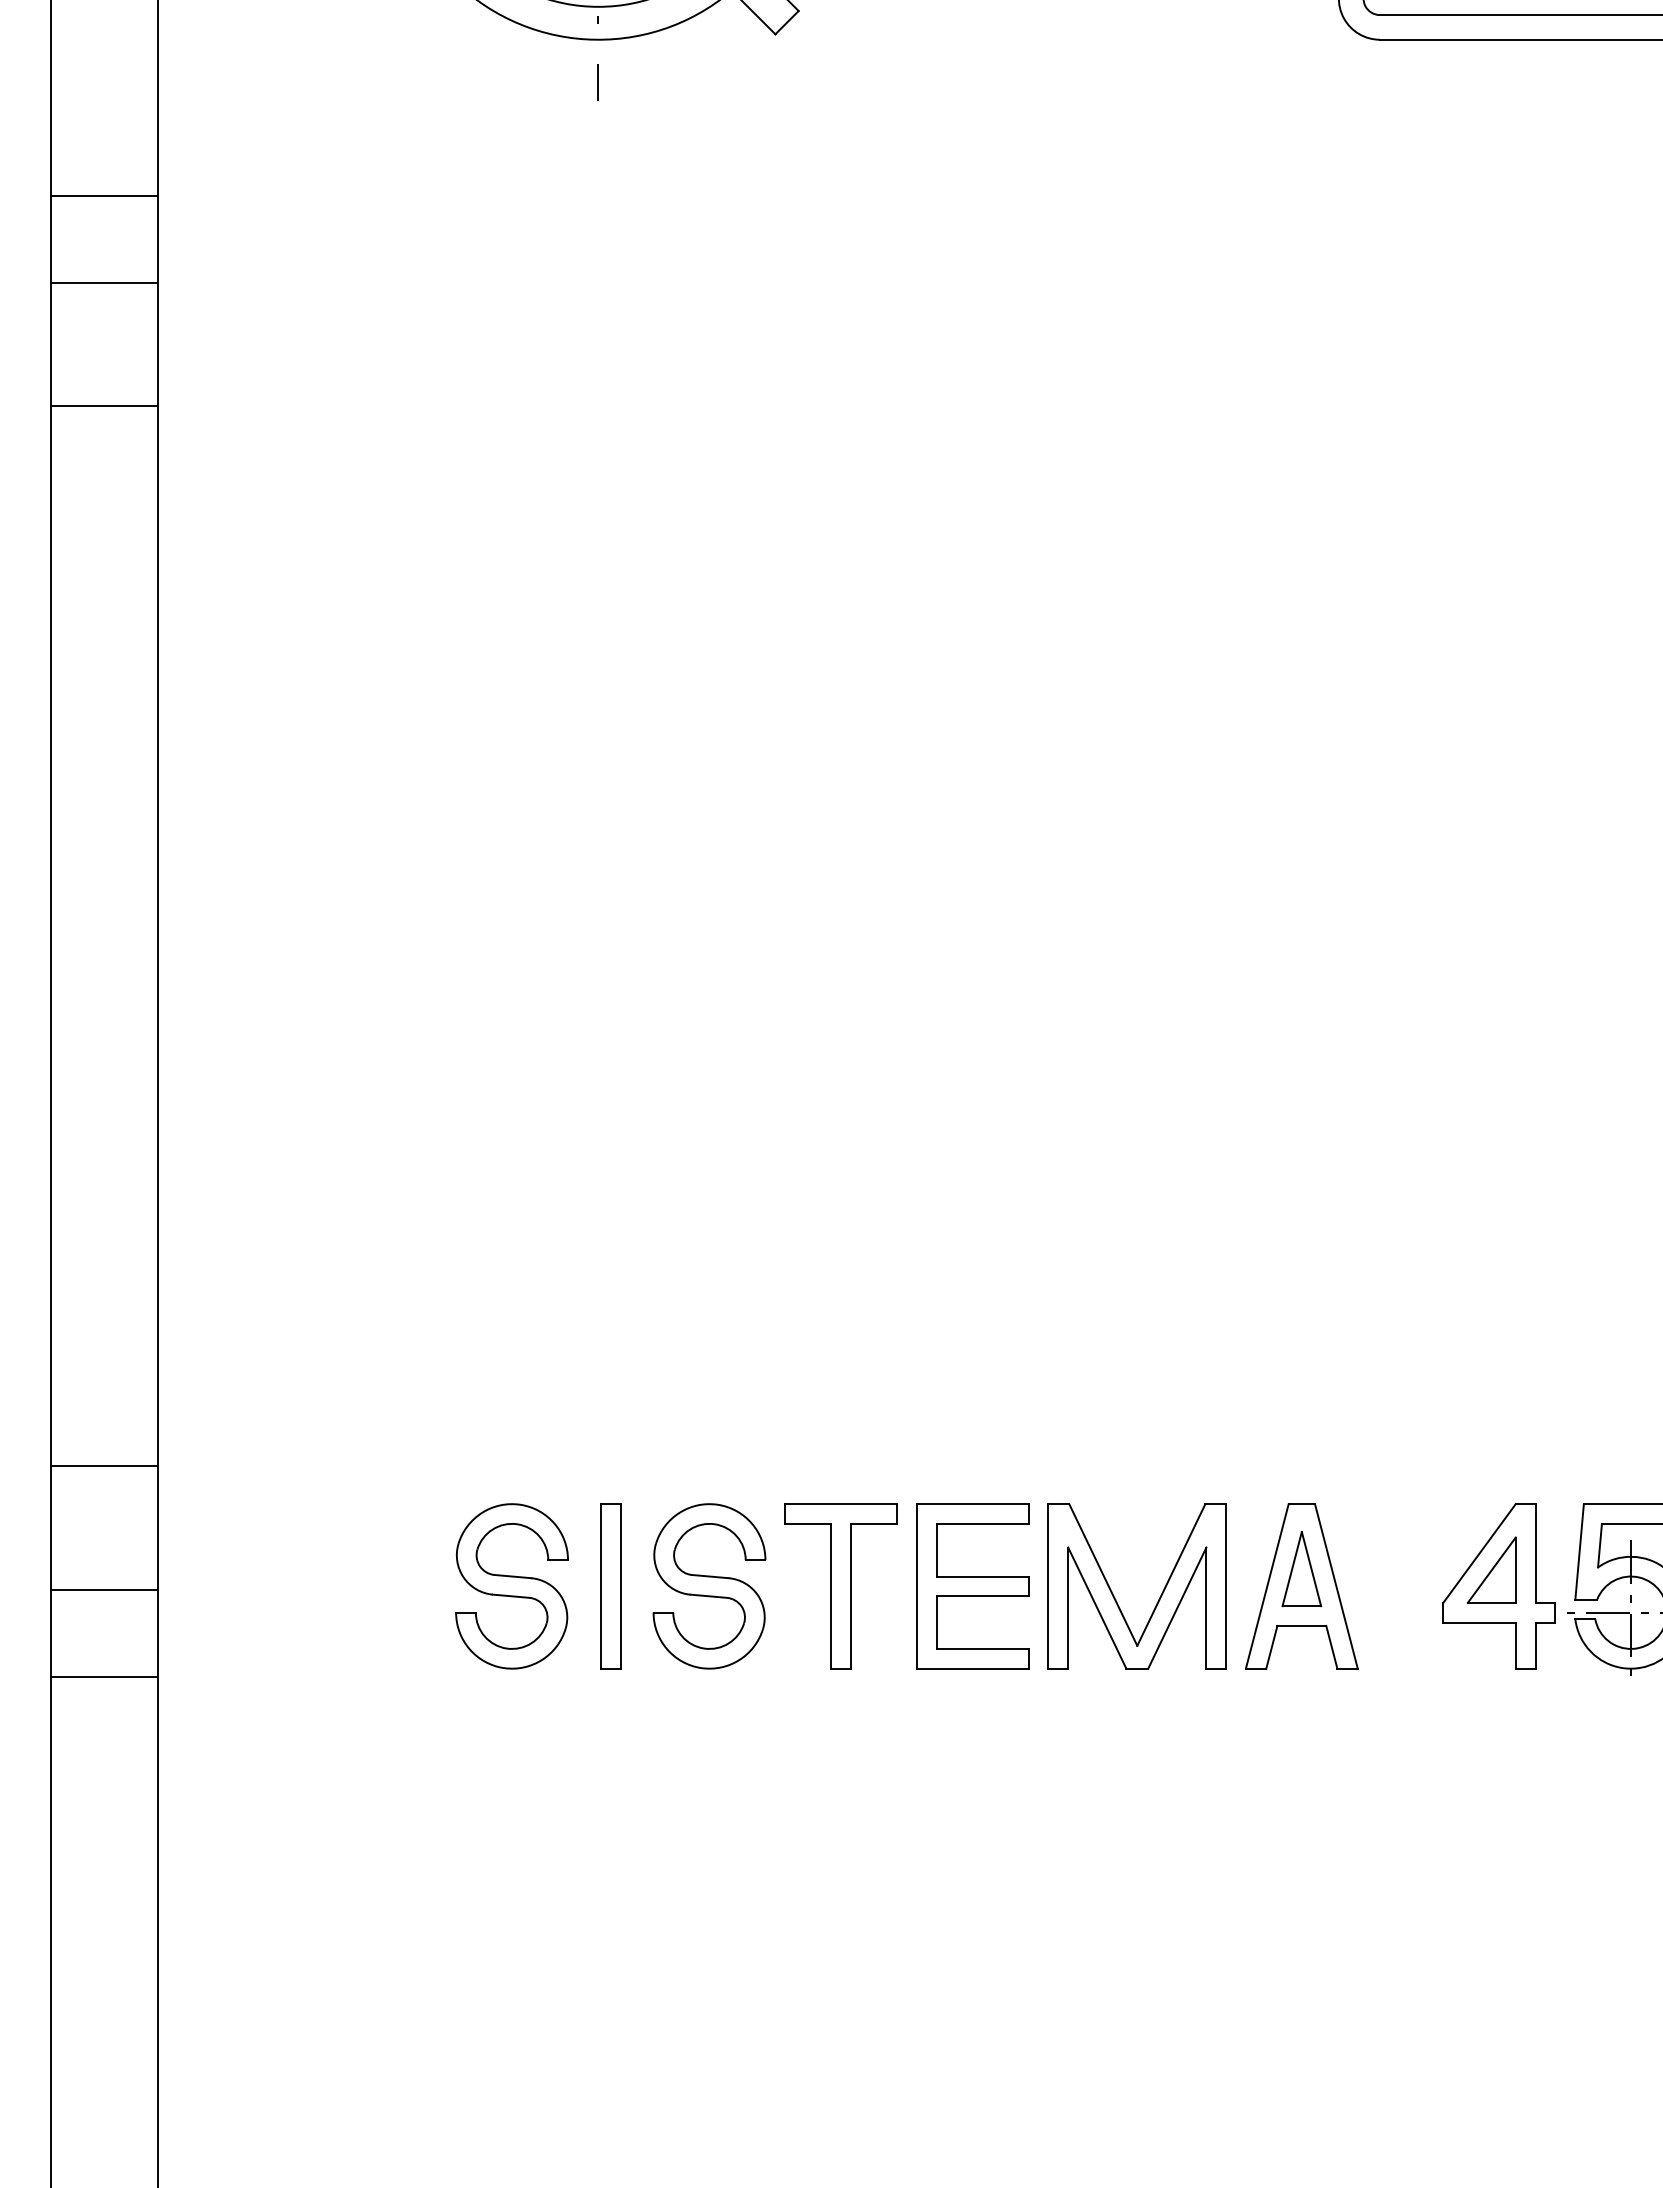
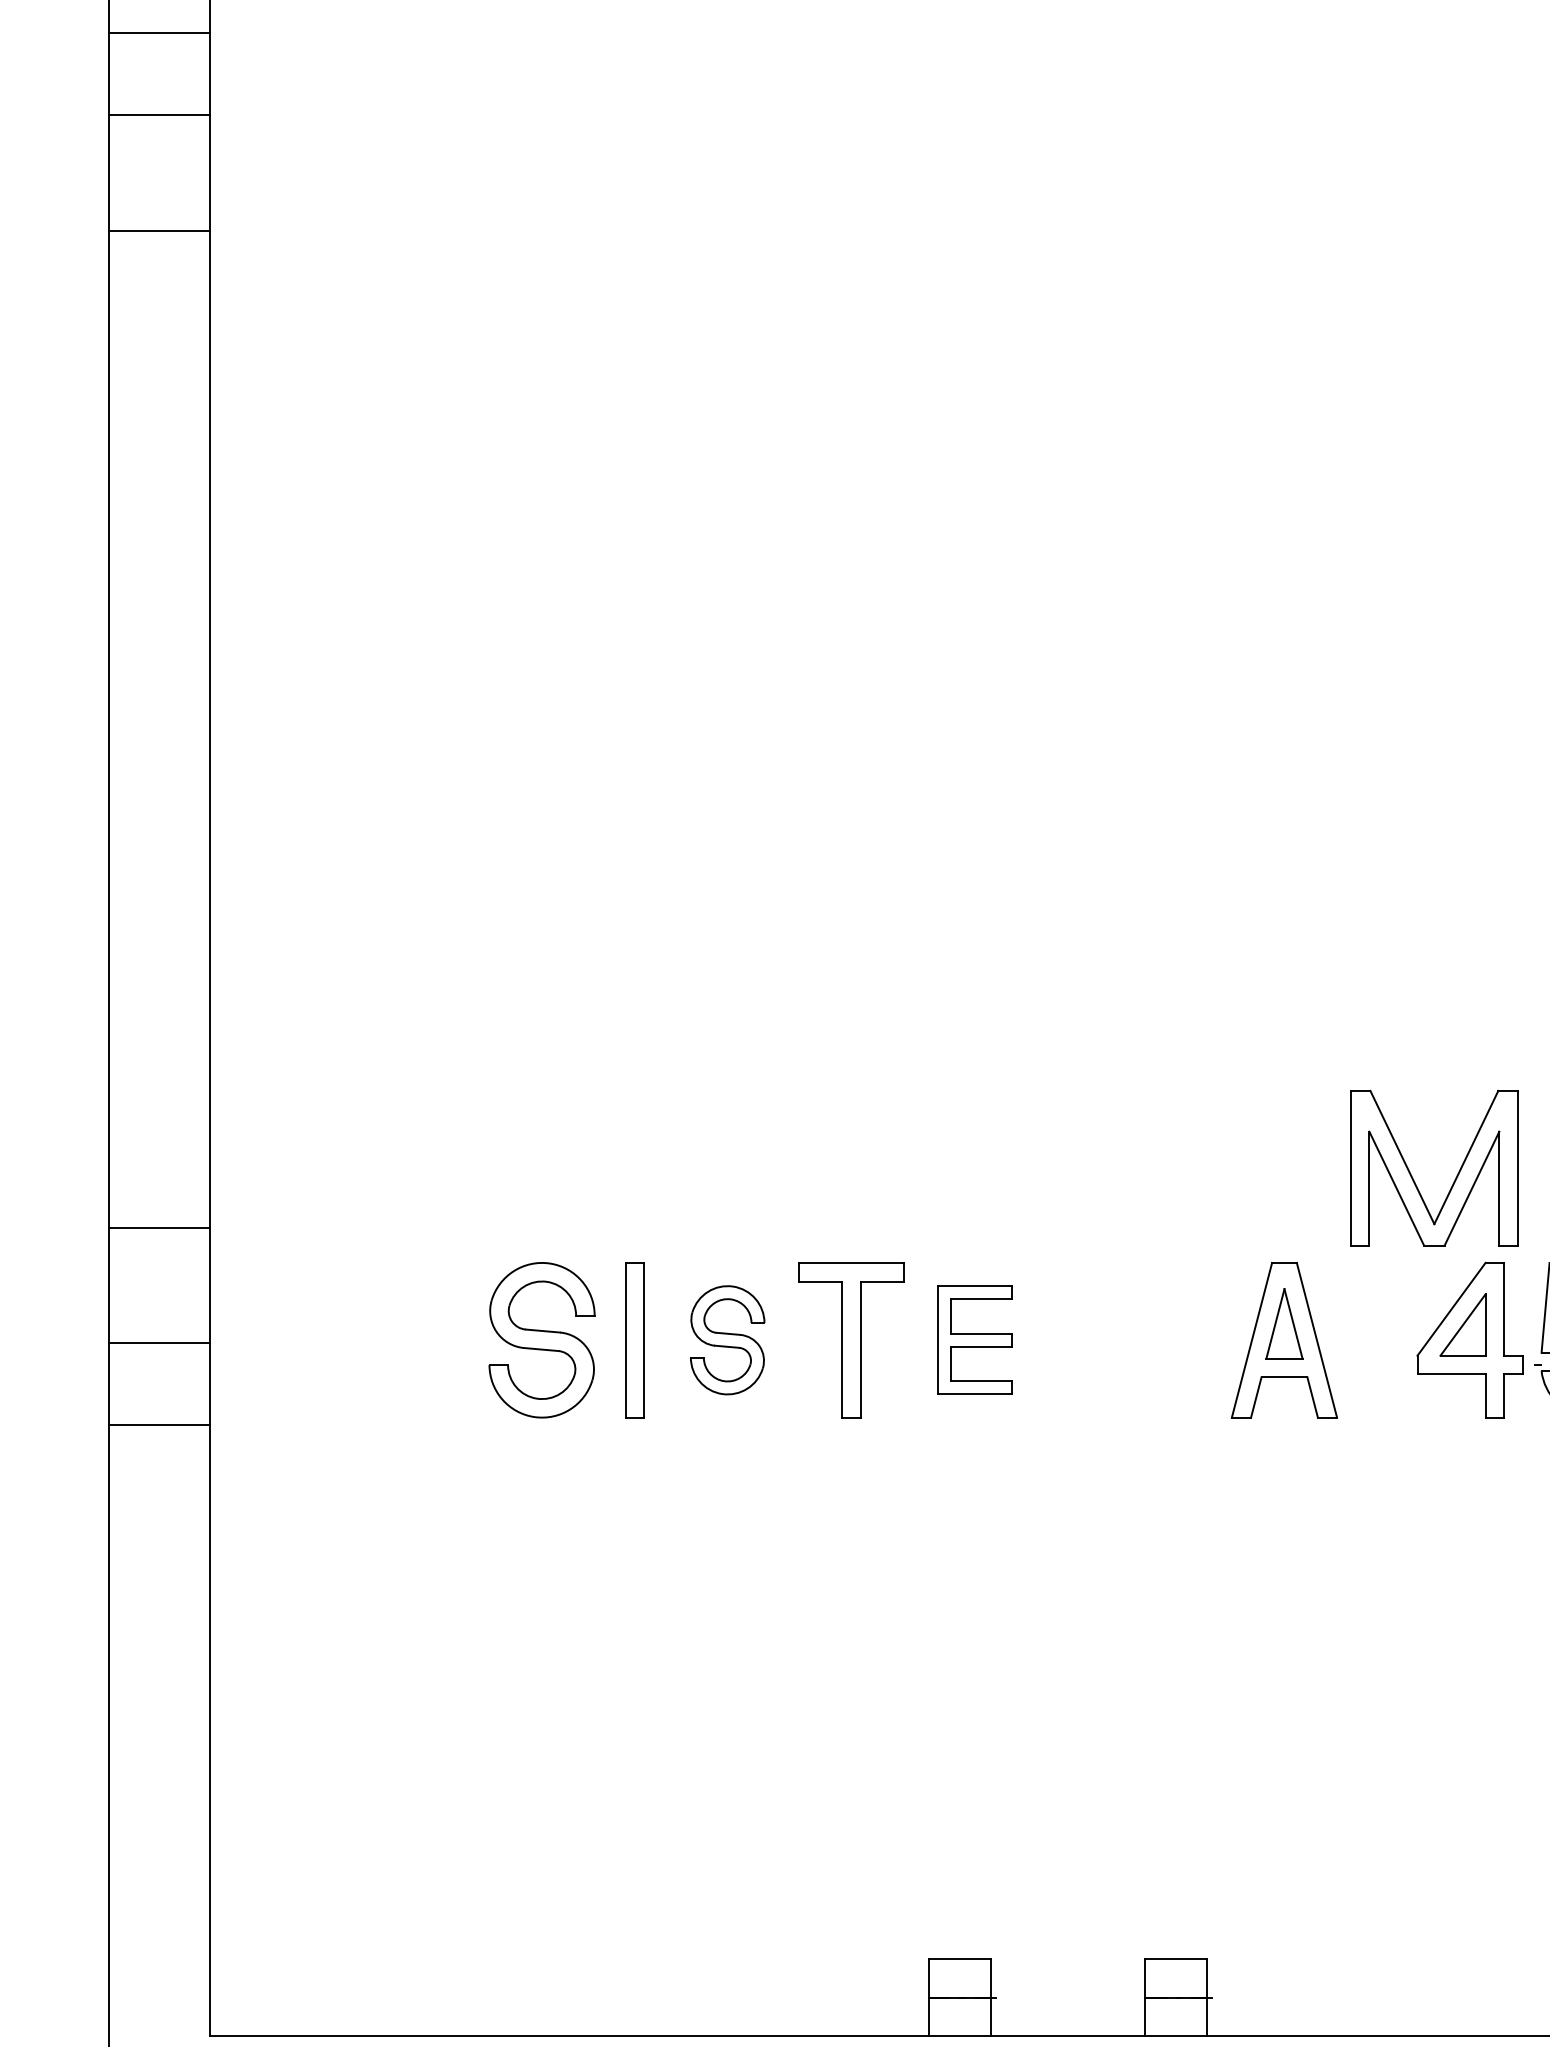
part: (709, 1586) -> (727, 1340), size x0.7
part: (972, 1586) -> (974, 1340), size x0.7
part: (1115, 1597) -> (1413, 1178), moved

